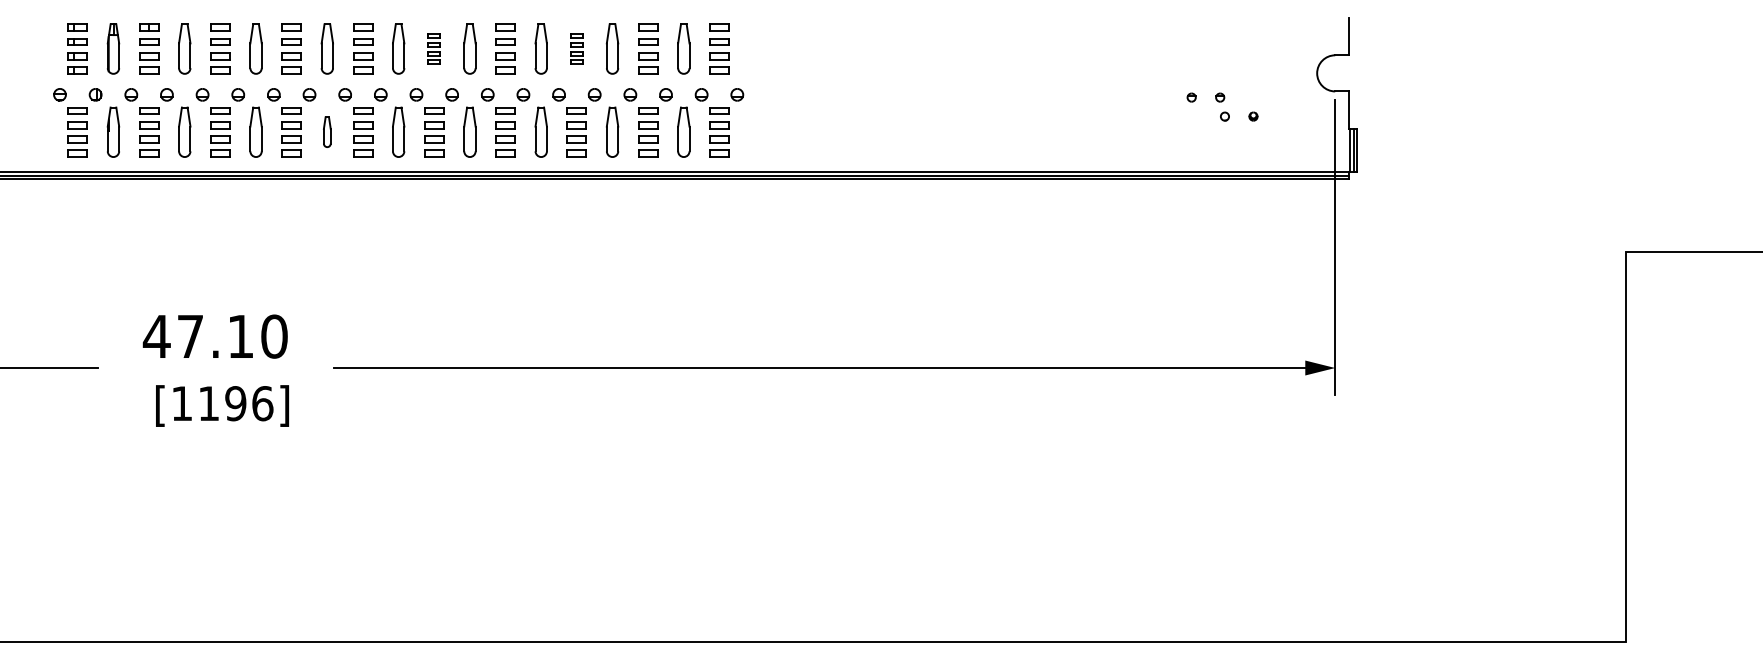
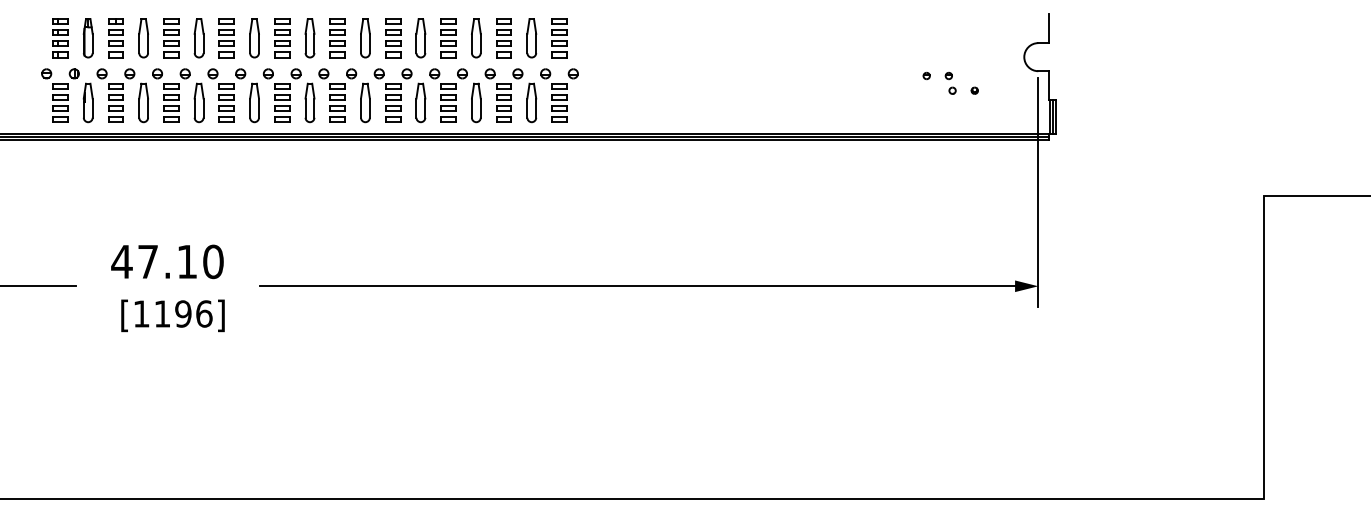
part: (434, 49) -> (337, 38), size x1.67
part: (576, 49) -> (448, 38), size x1.67
part: (327, 131) -> (254, 102), size x1.67

